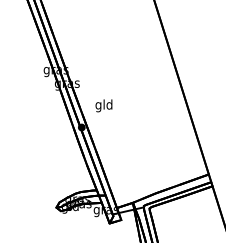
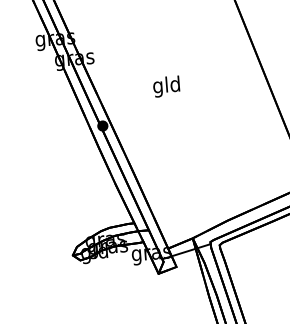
text: (103, 105) -> (165, 86), moved

